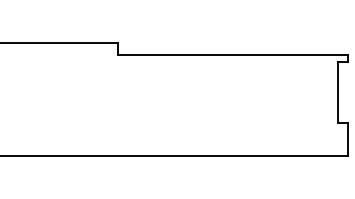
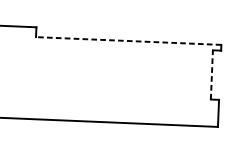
line: (232, 54) -> (128, 40), solid -> dashed
line: (337, 91) -> (211, 74), solid -> dashed

